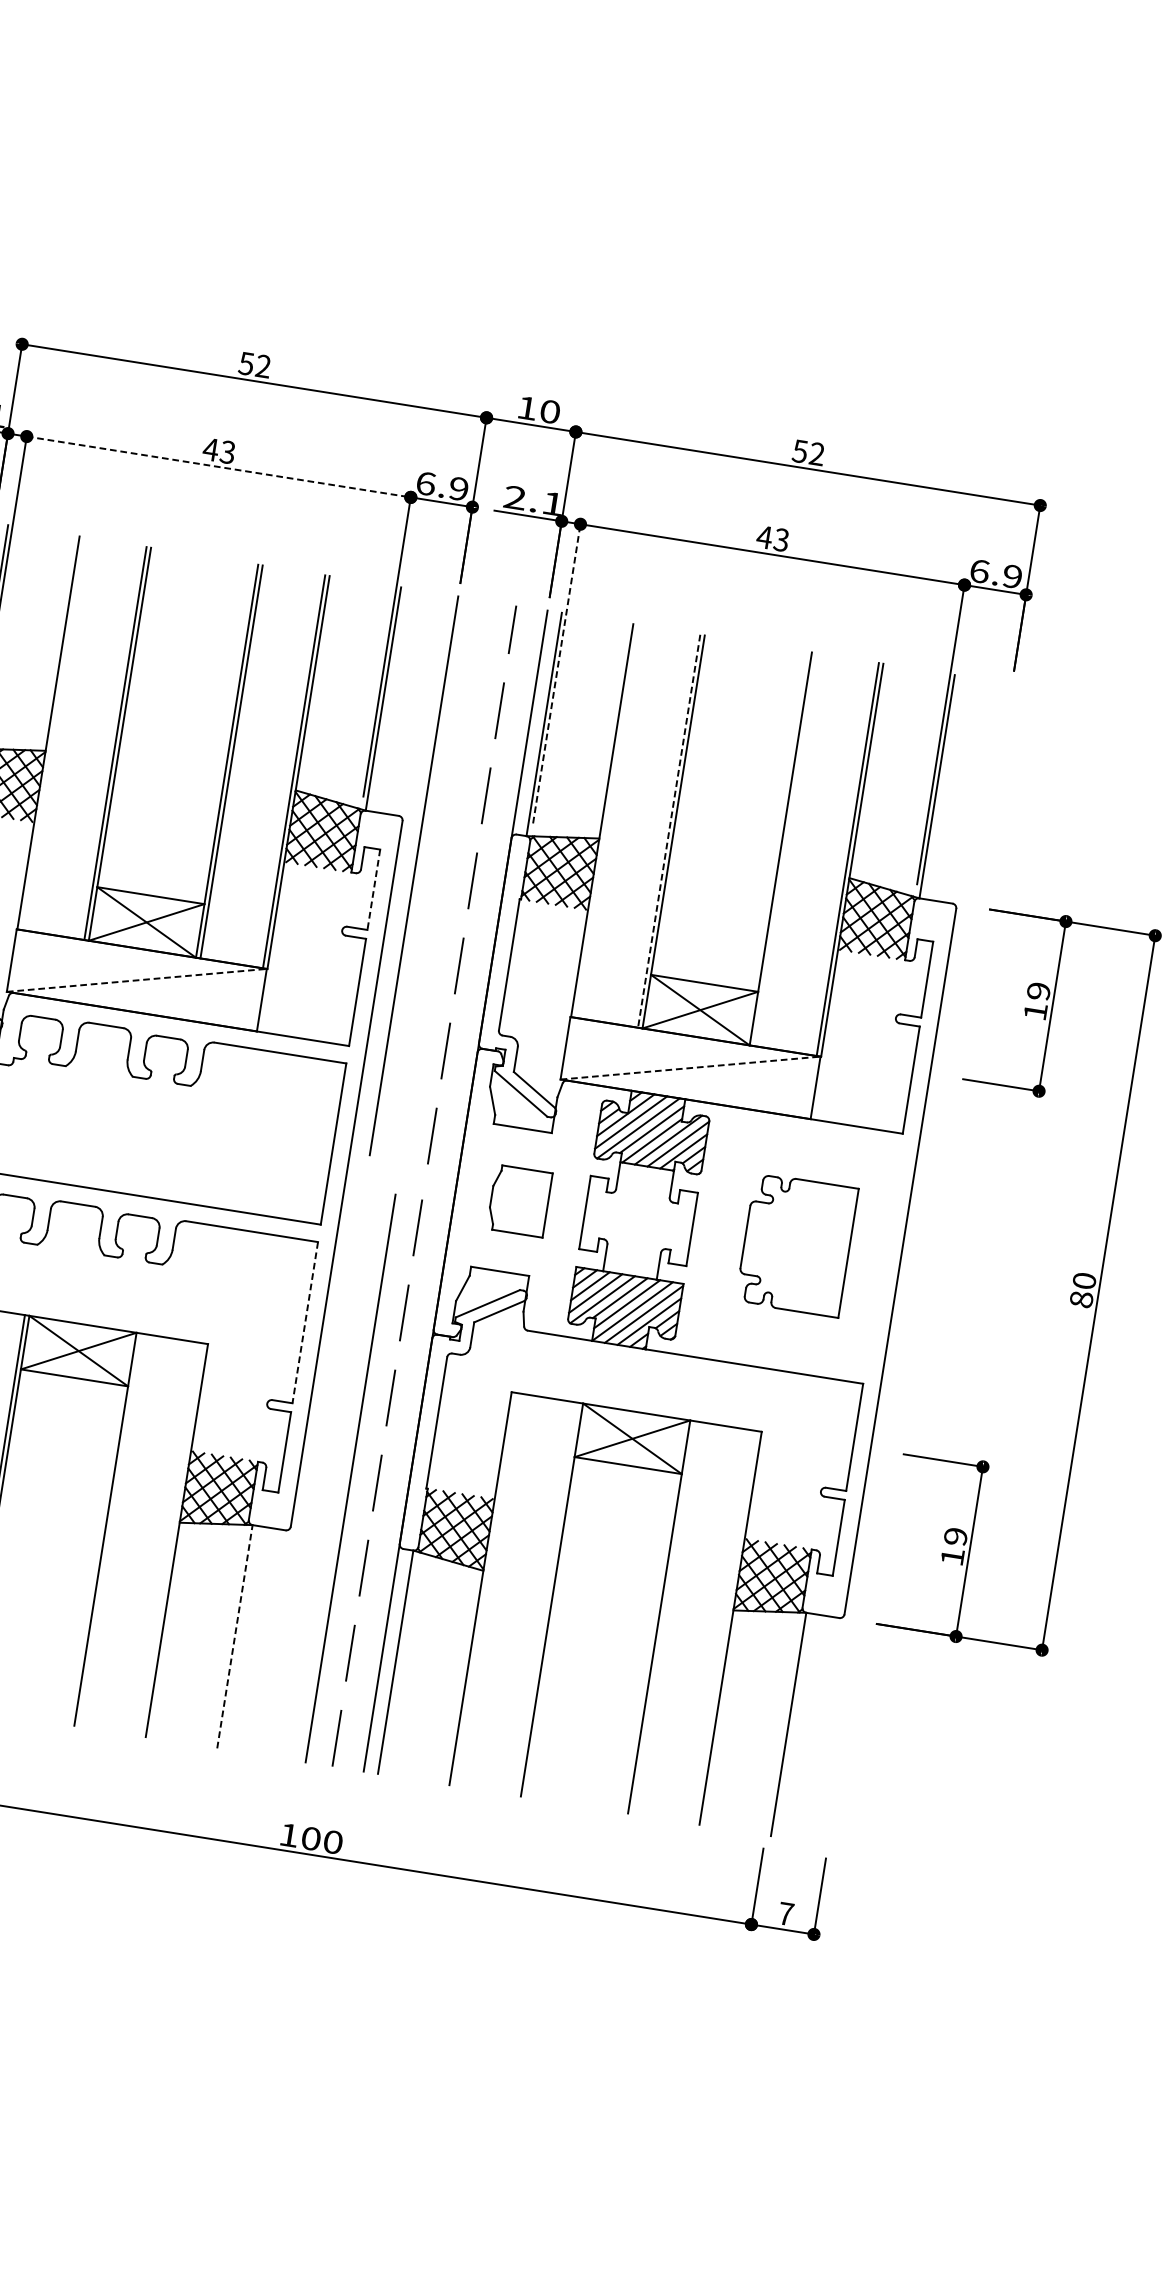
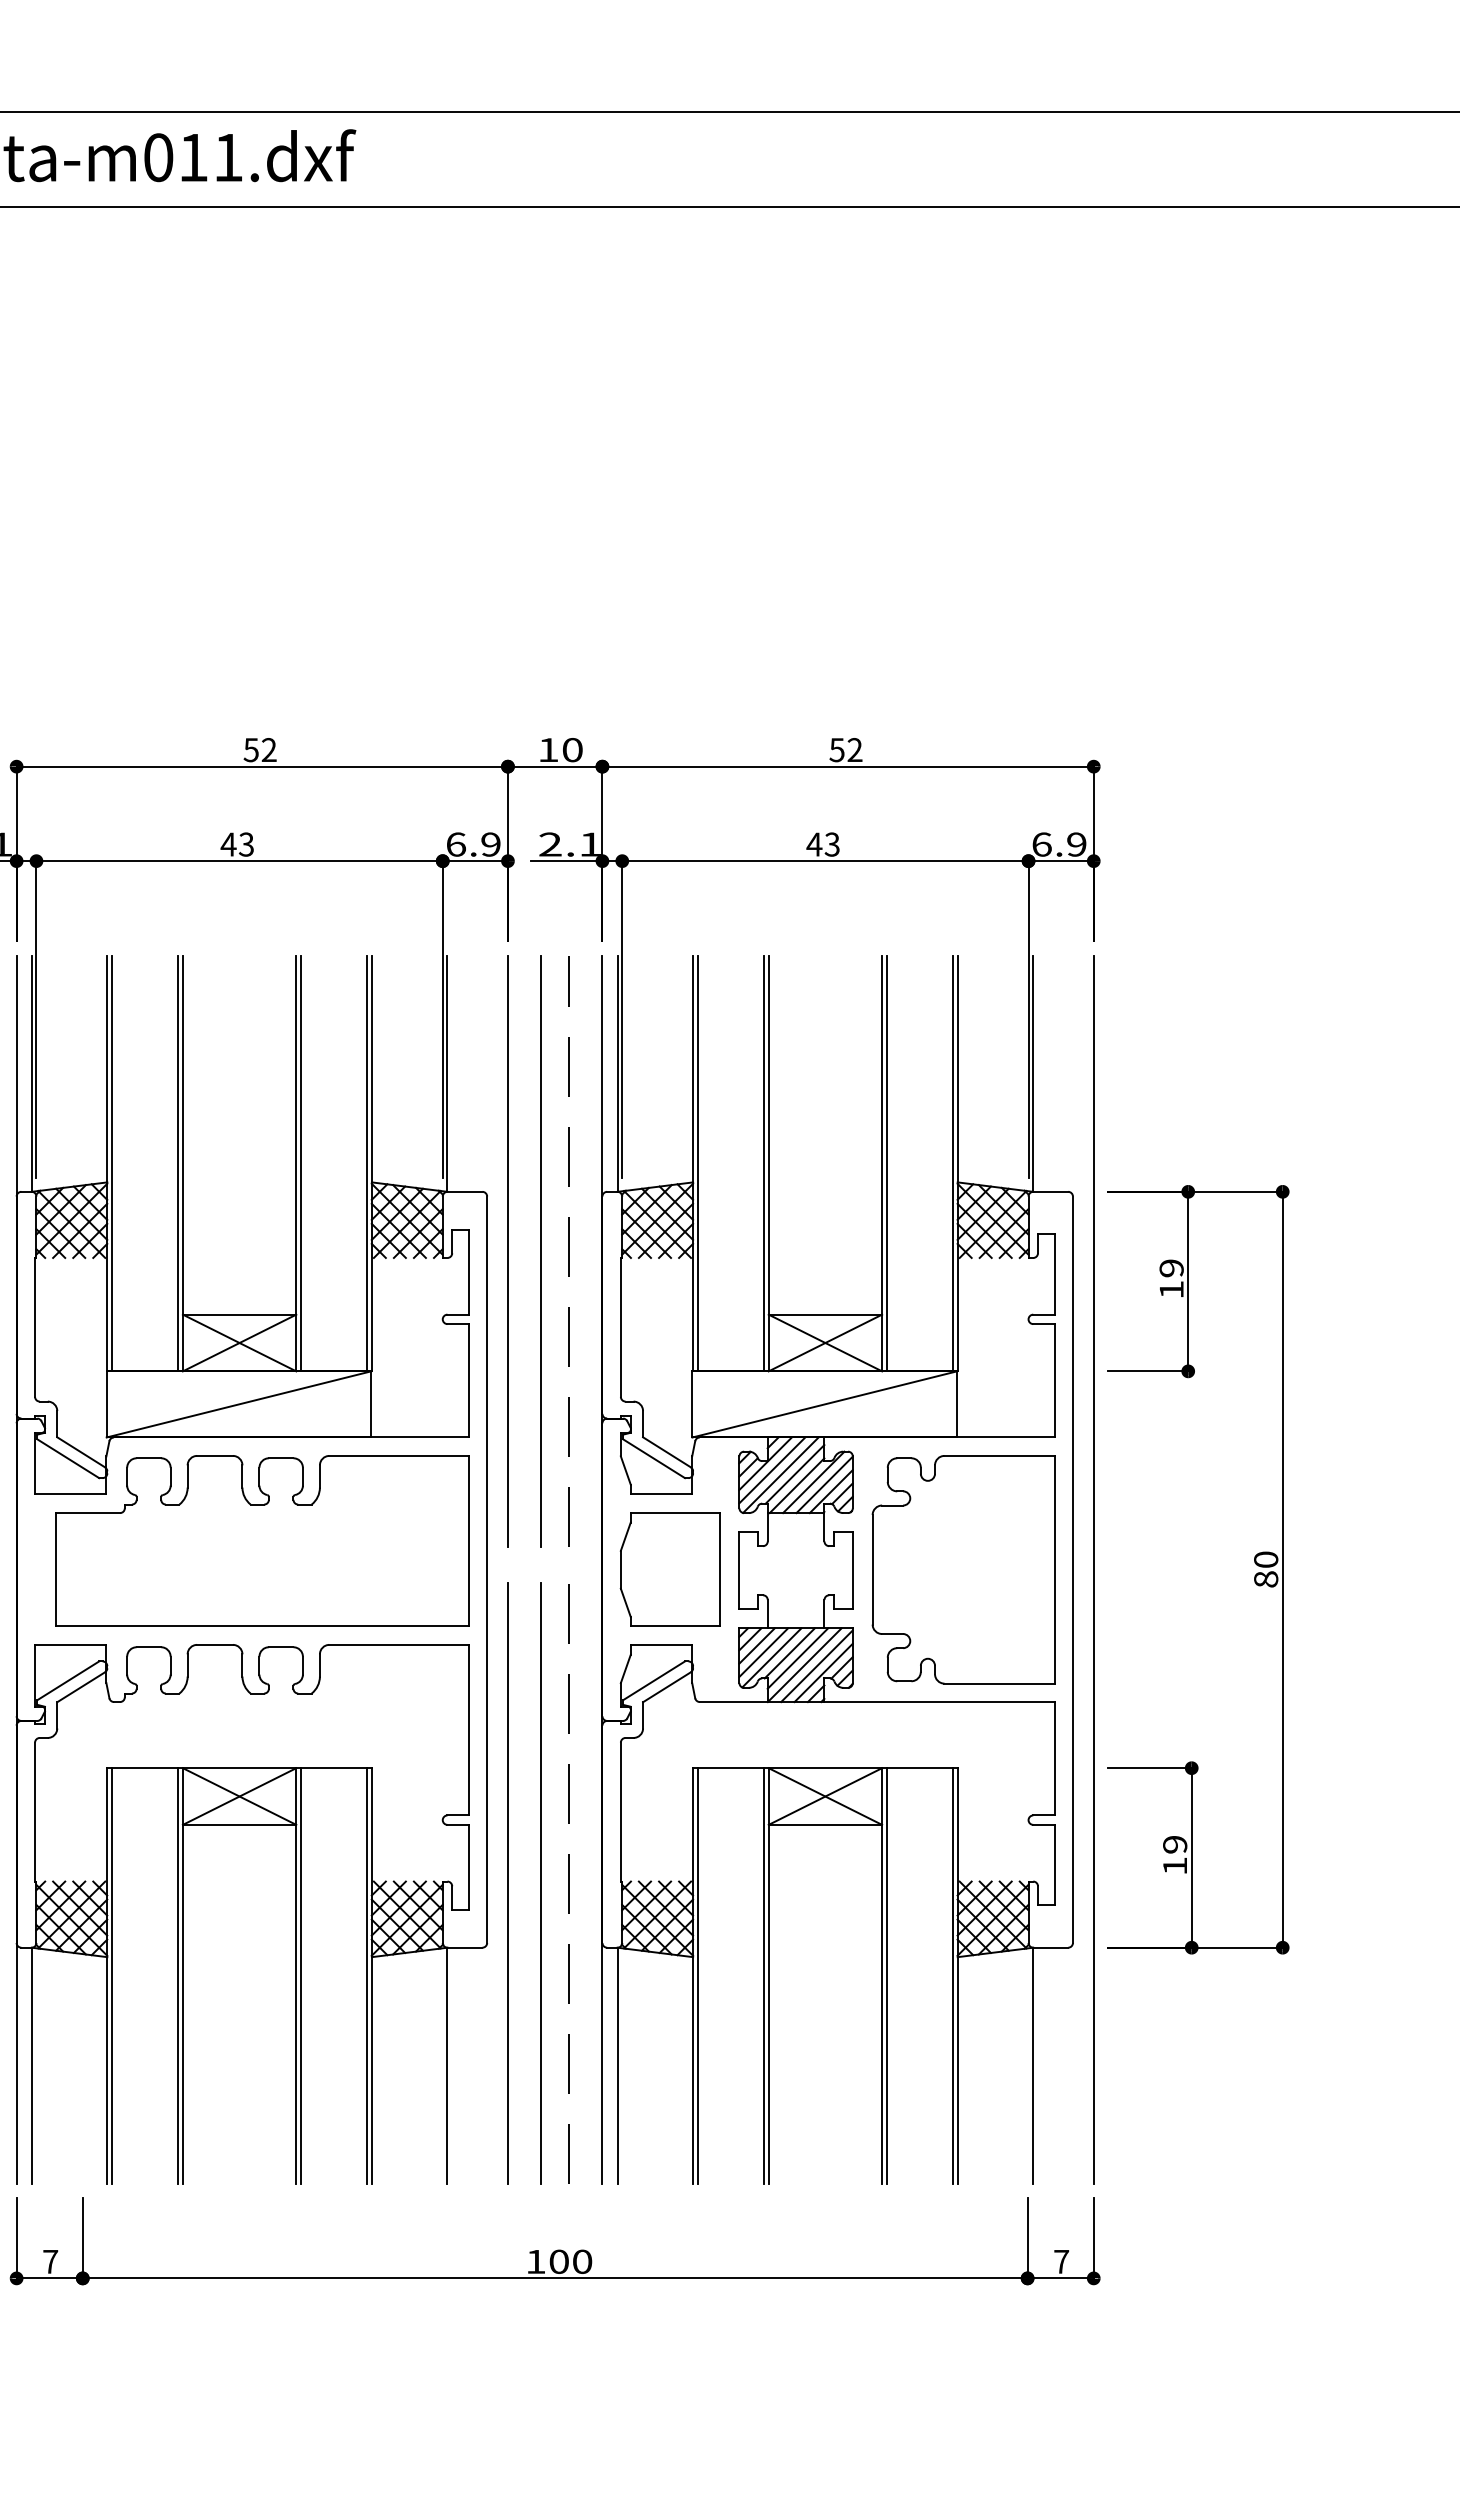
line: (219, 467) -> (240, 861), dashed -> solid
line: (557, 673) -> (622, 1018), dashed -> solid
line: (53, 733) -> (112, 1163), added
line: (606, 821) -> (697, 1163), added
line: (669, 831) -> (764, 1163), dashed -> solid
line: (784, 849) -> (886, 1163), added
line: (445, 880) -> (541, 1250), added
line: (373, 890) -> (468, 1272), dashed -> solid
line: (137, 980) -> (239, 1404), dashed -> solid
line: (691, 1068) -> (825, 1404), dashed -> solid
part: (519, 1200) -> (669, 1569), size x1.67
part: (796, 1244) -> (963, 1569), size x1.67
line: (919, 1264) -> (1093, 1569), added
line: (304, 1322) -> (468, 1730), dashed -> solid
line: (318, 1473) -> (507, 1883), added
line: (110, 1529) -> (301, 1975), added
line: (172, 1539) -> (367, 1975), added
line: (484, 1588) -> (697, 1975), added
line: (548, 1598) -> (764, 1975), added
line: (663, 1617) -> (886, 1975), added
line: (725, 1627) -> (952, 1975), added
line: (234, 1636) -> (447, 2065), dashed -> solid

